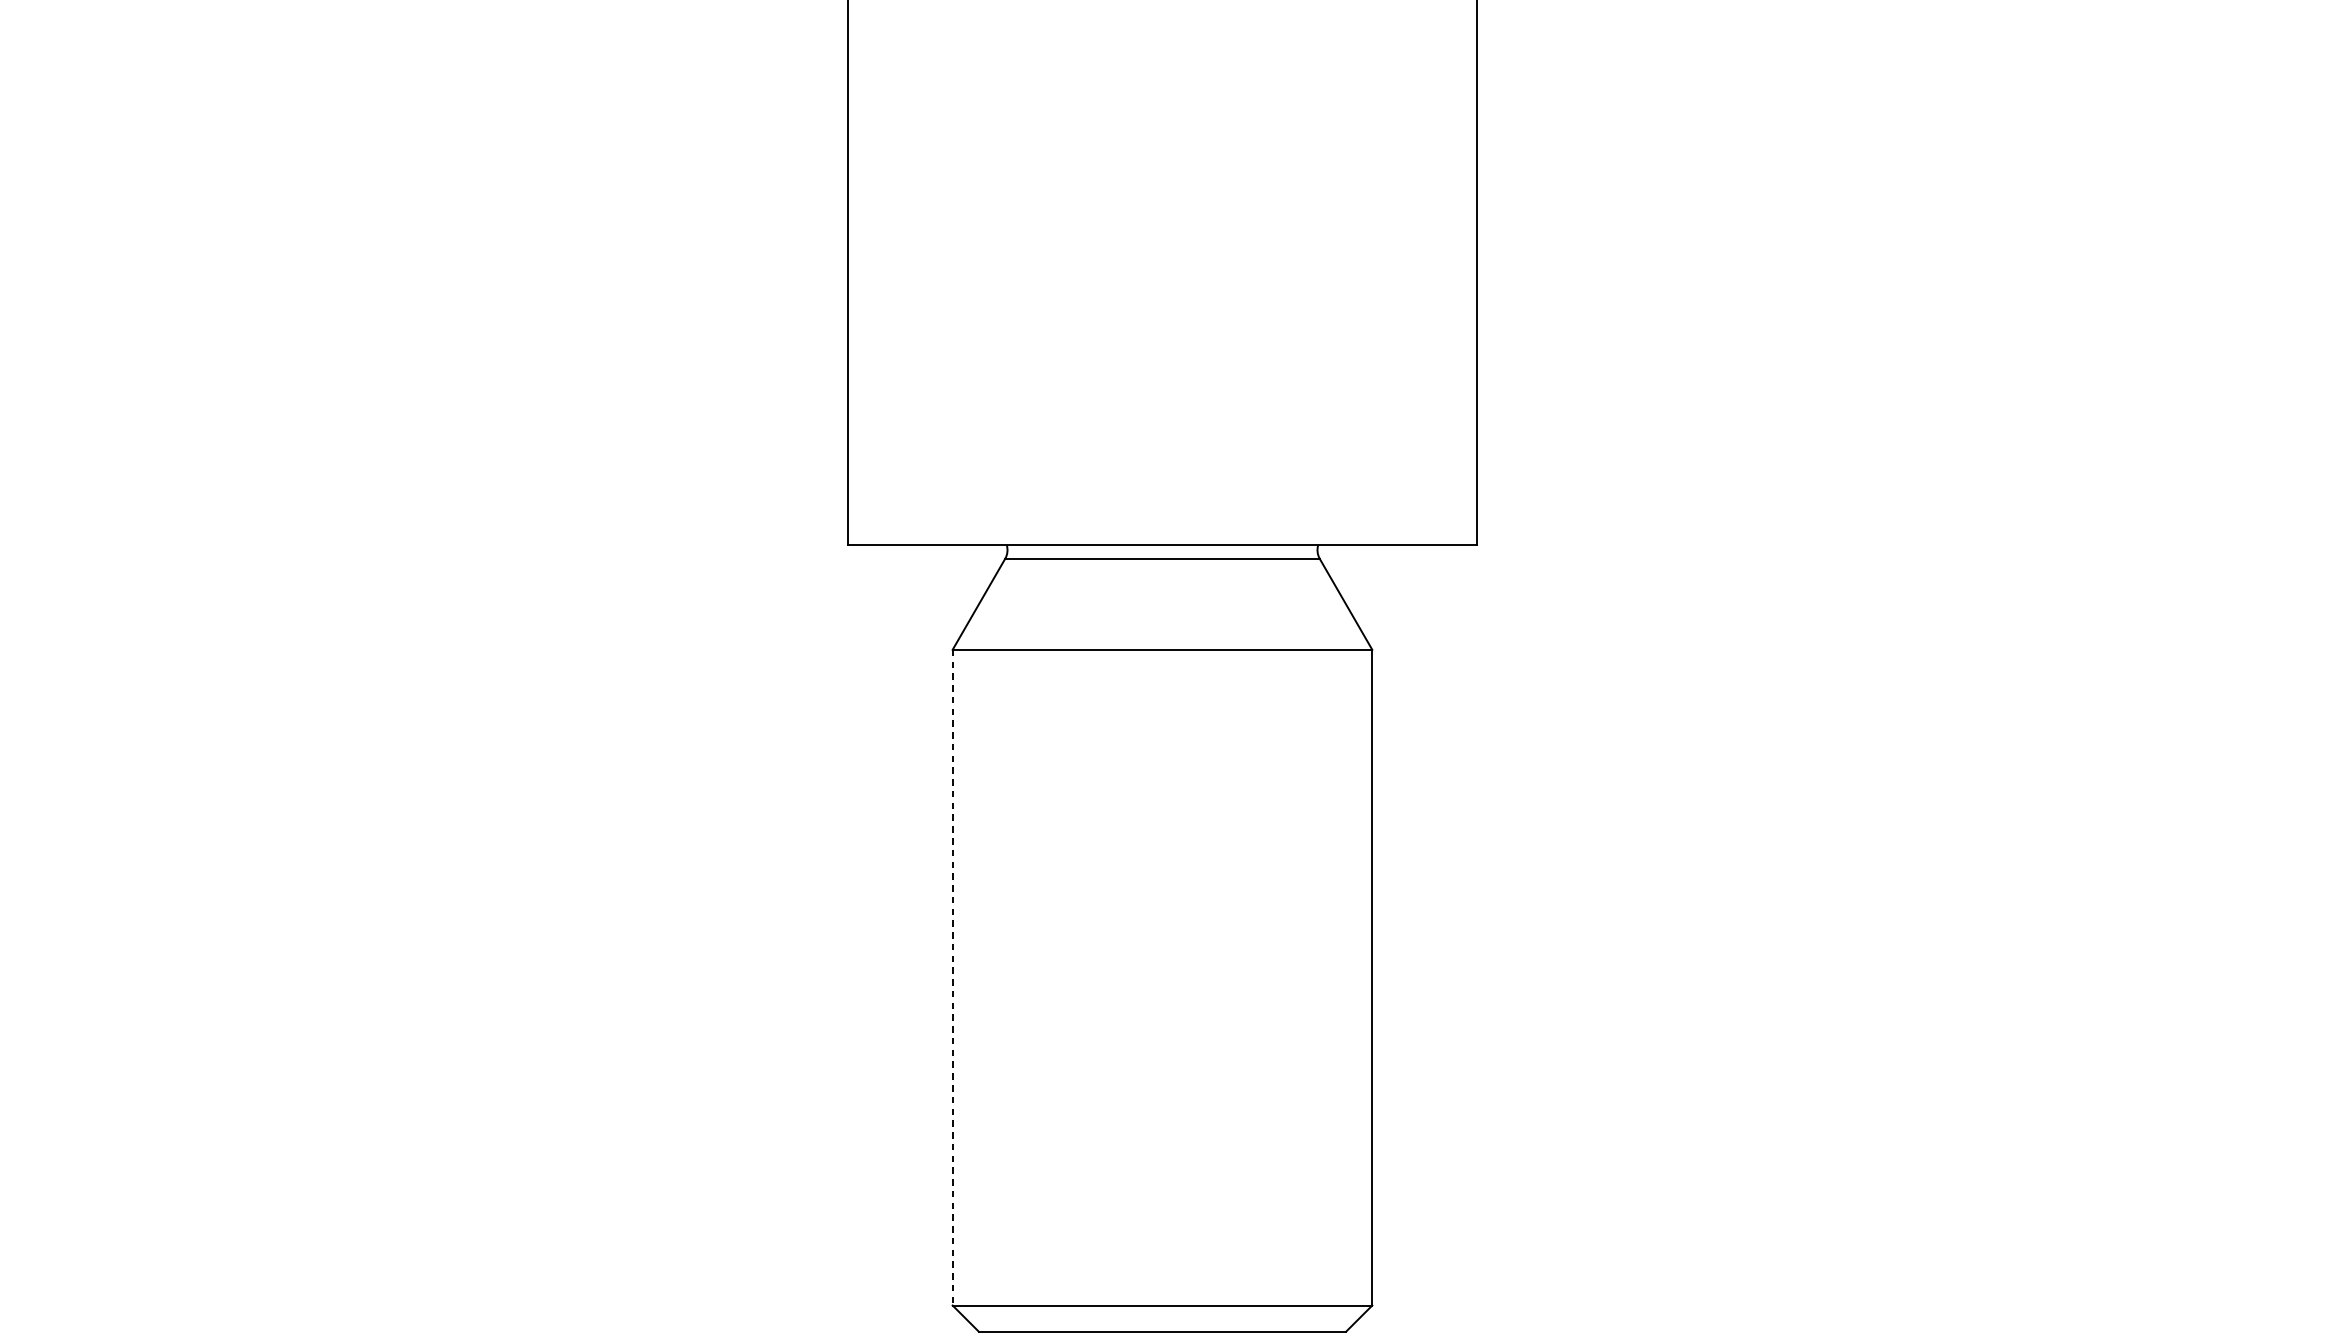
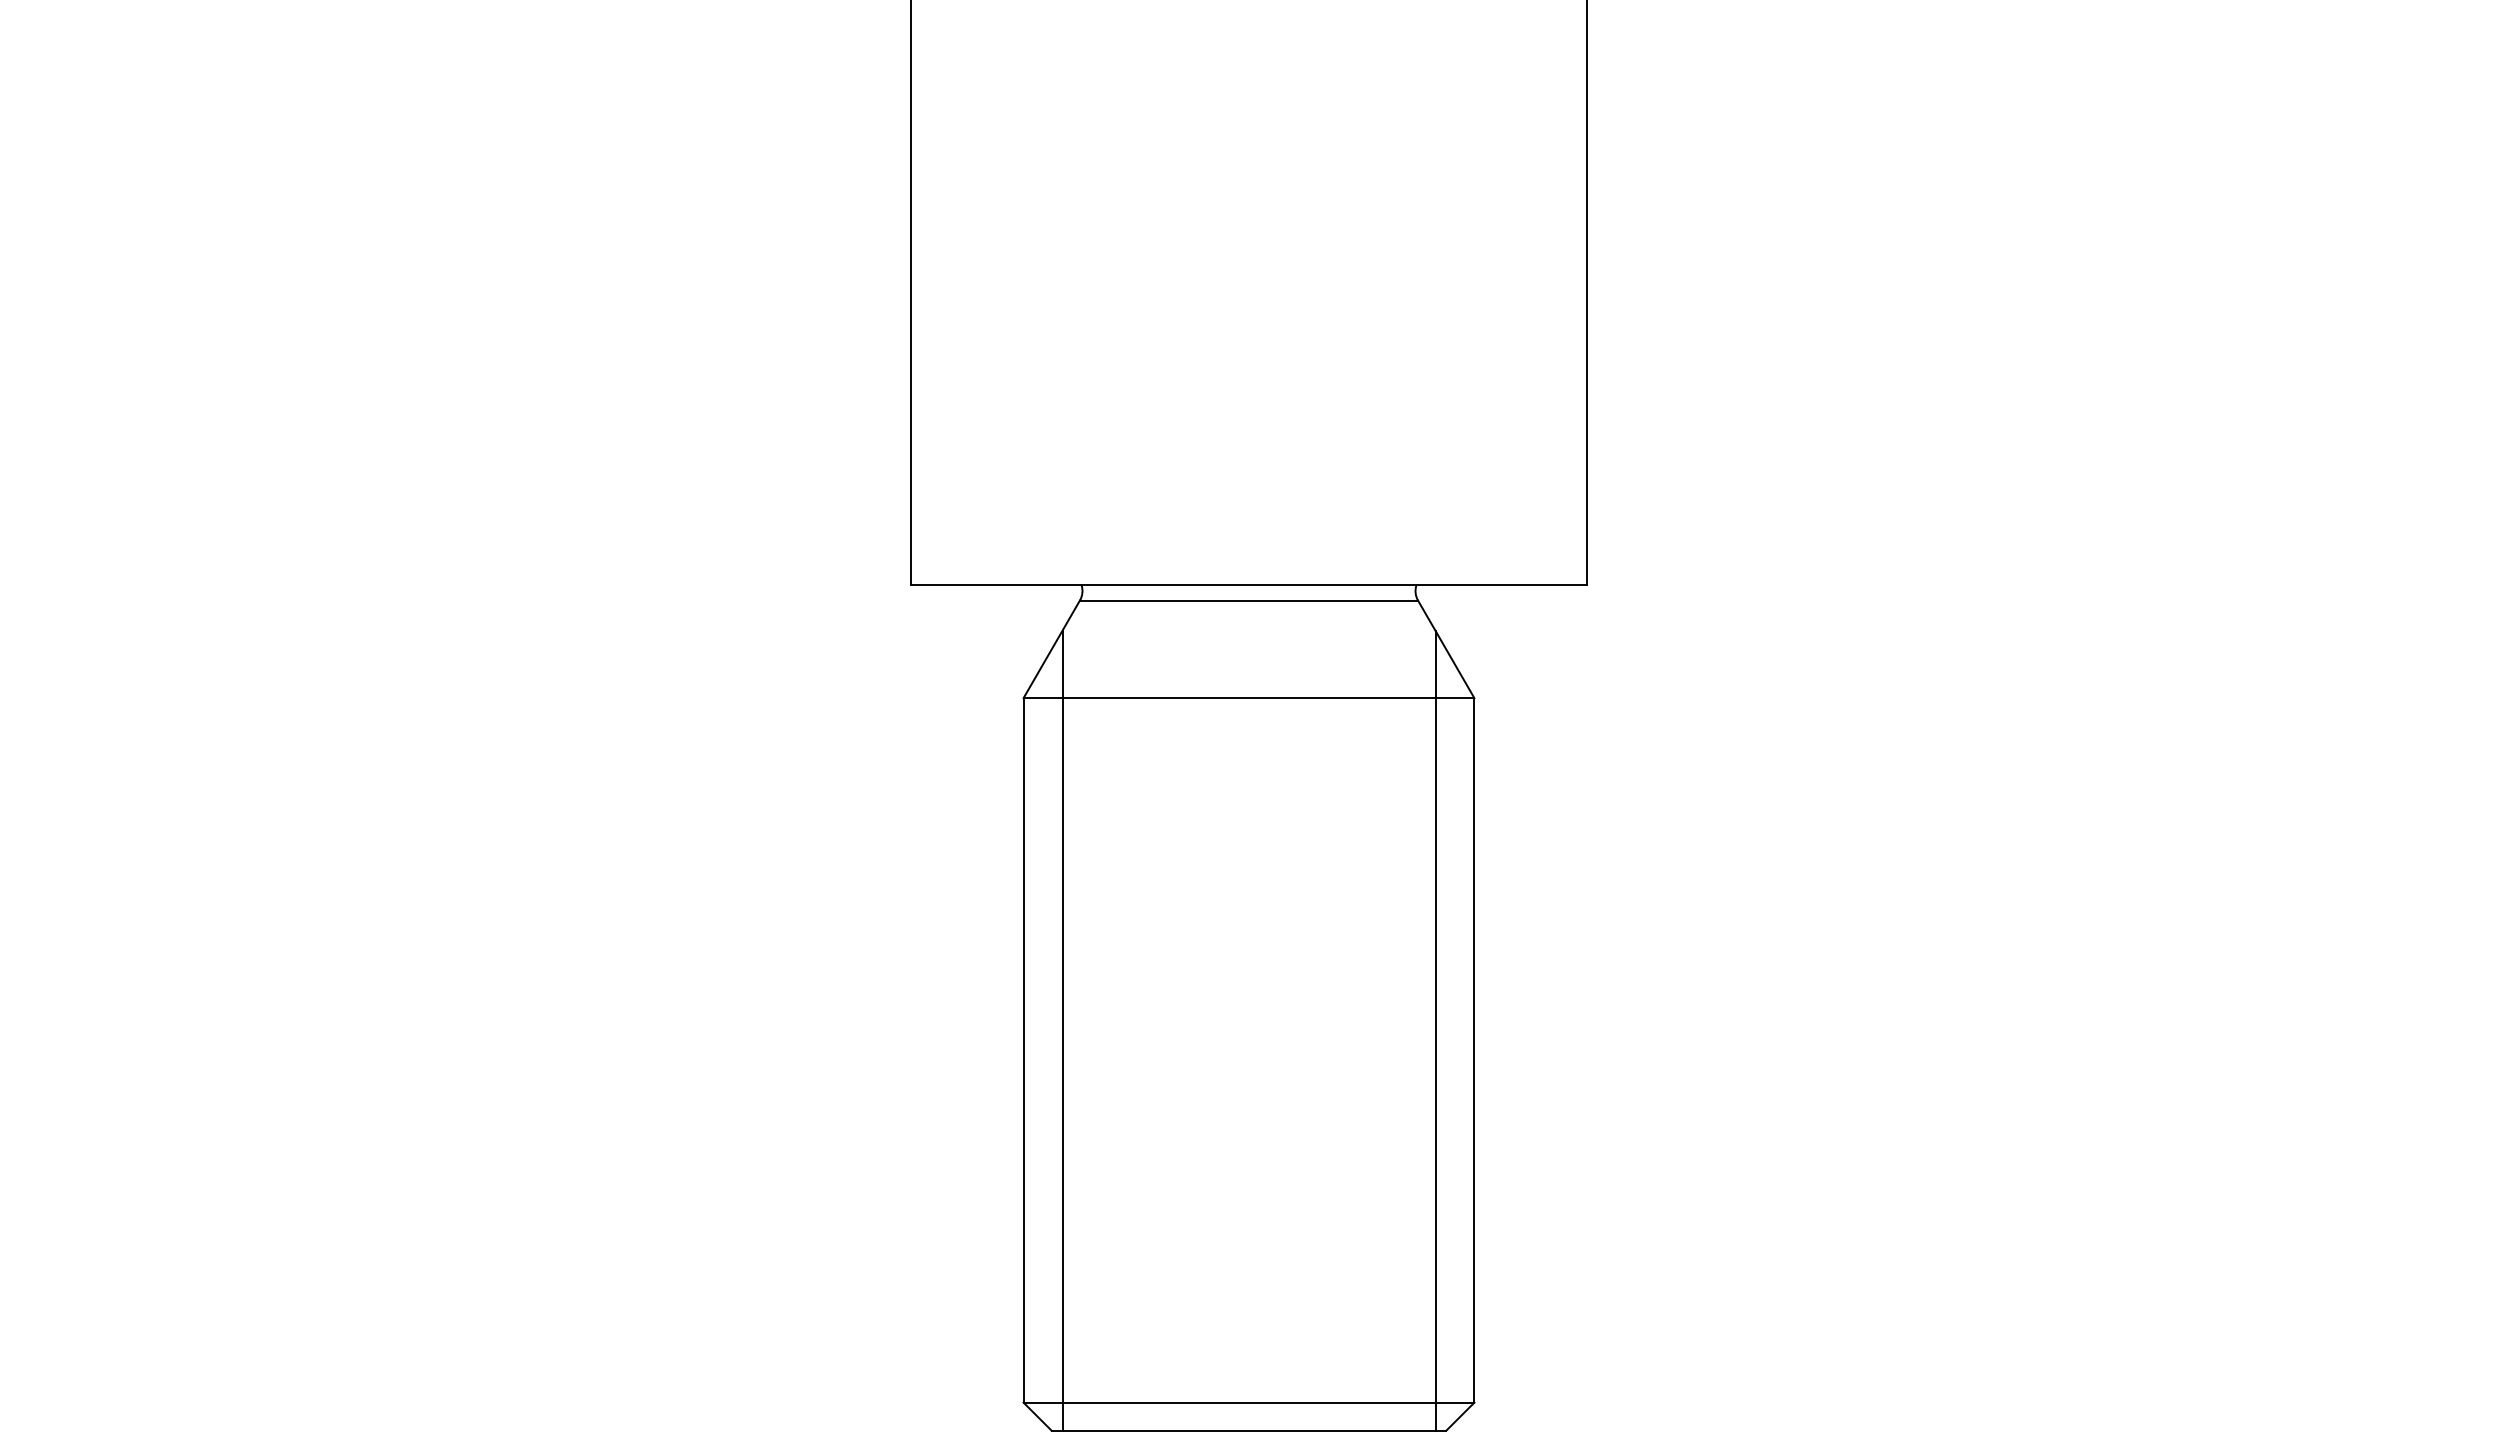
line: (988, 959) -> (1062, 1030), added
line: (1336, 959) -> (1435, 1030), added
line: (952, 977) -> (1023, 1050), dashed -> solid

